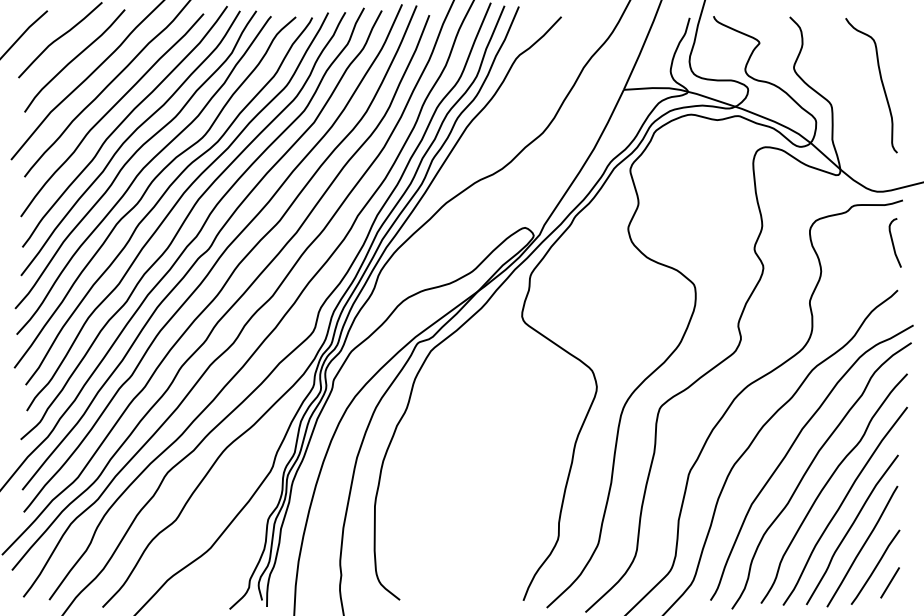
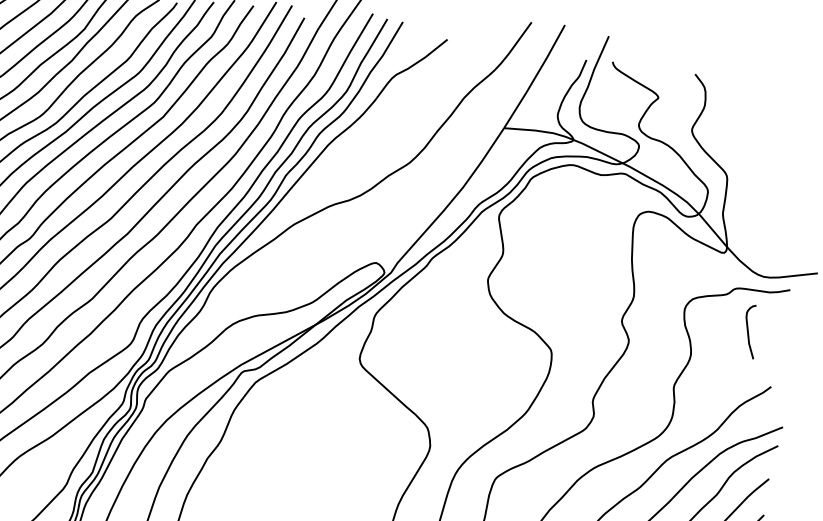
curve: (881, 84) -> (784, 161), removed
curve: (893, 242) -> (748, 330), moved

